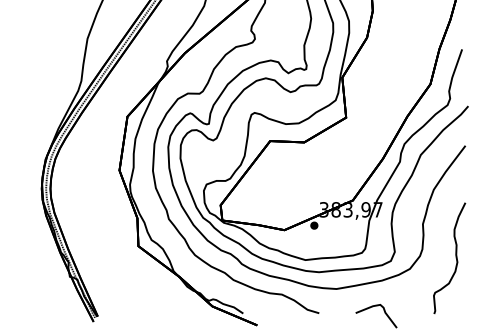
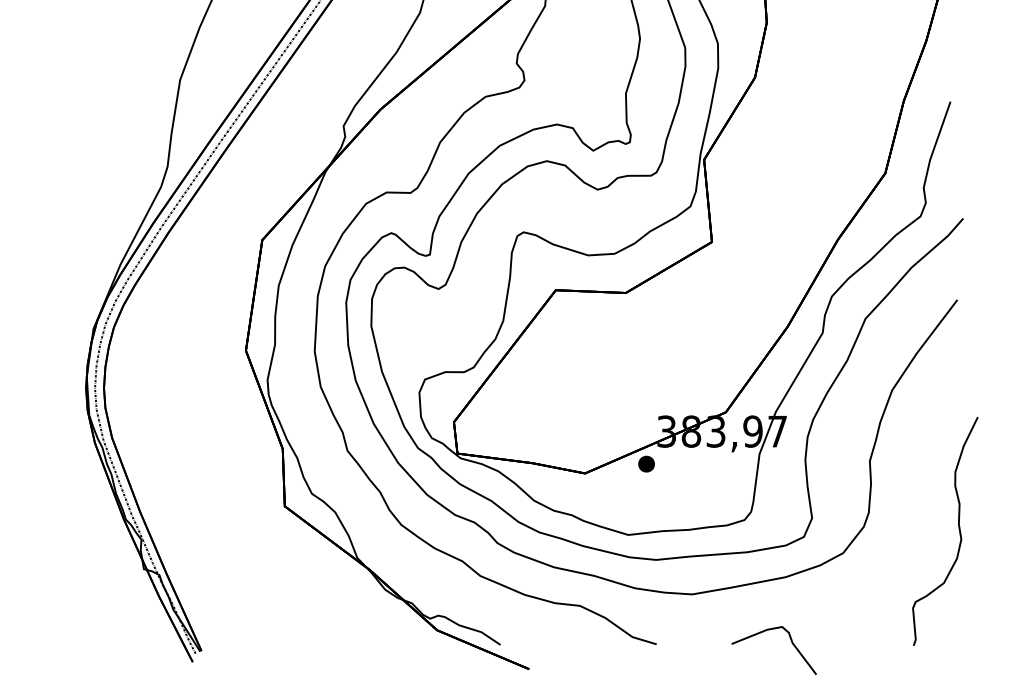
curve: (455, 258) -> (957, 531), moved

